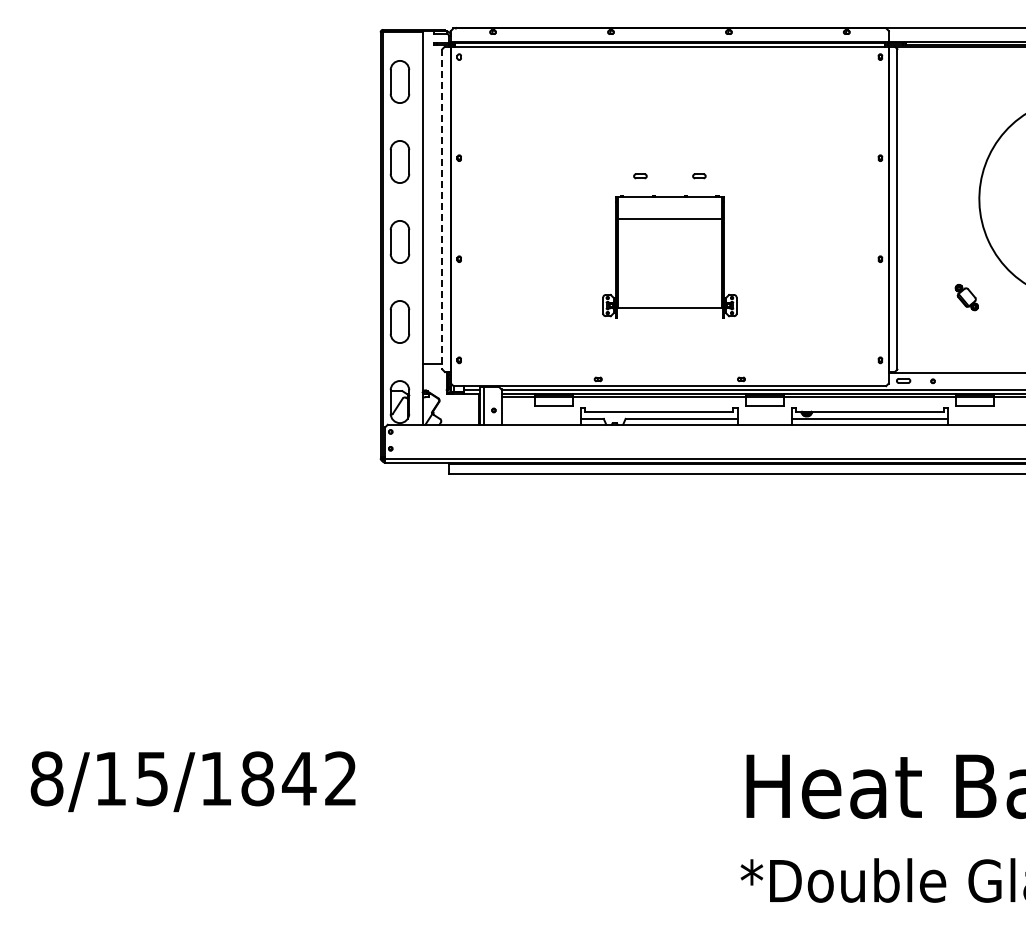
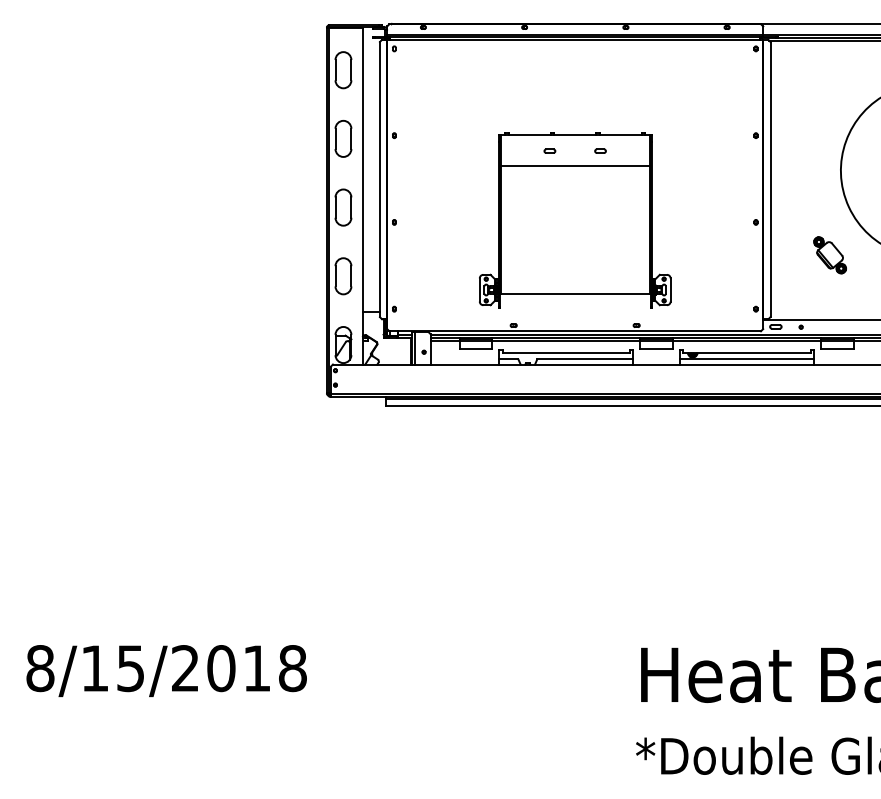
line: (442, 209) -> (379, 179), dashed -> solid
part: (669, 256) -> (574, 220), size x1.67
part: (966, 297) -> (829, 255), size x1.67
text: (278, 778) -> (239, 668), 8/15/1842 -> 8/15/2018

